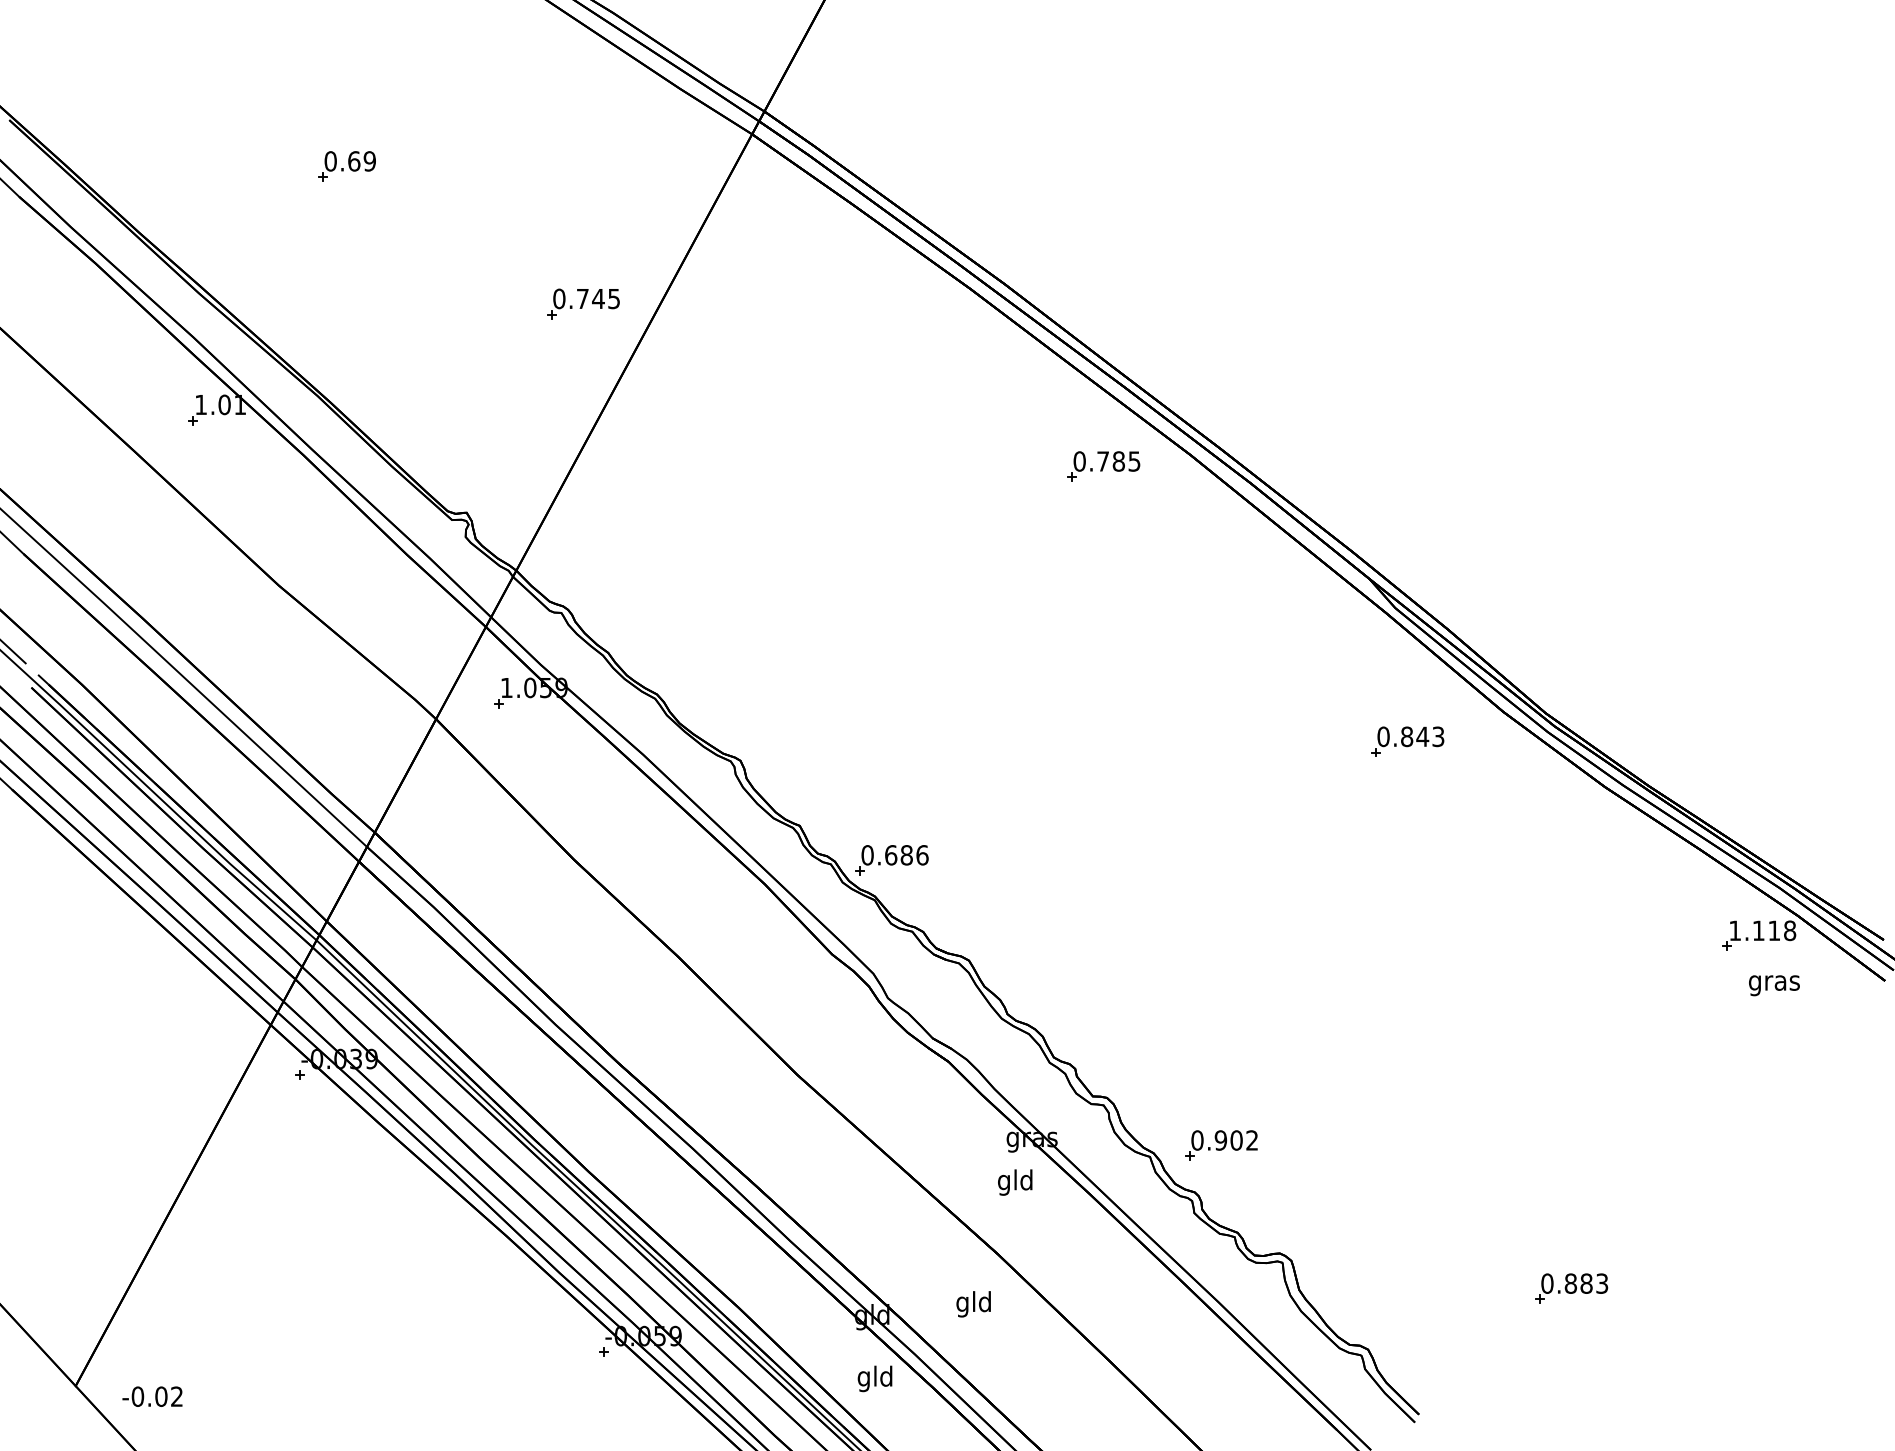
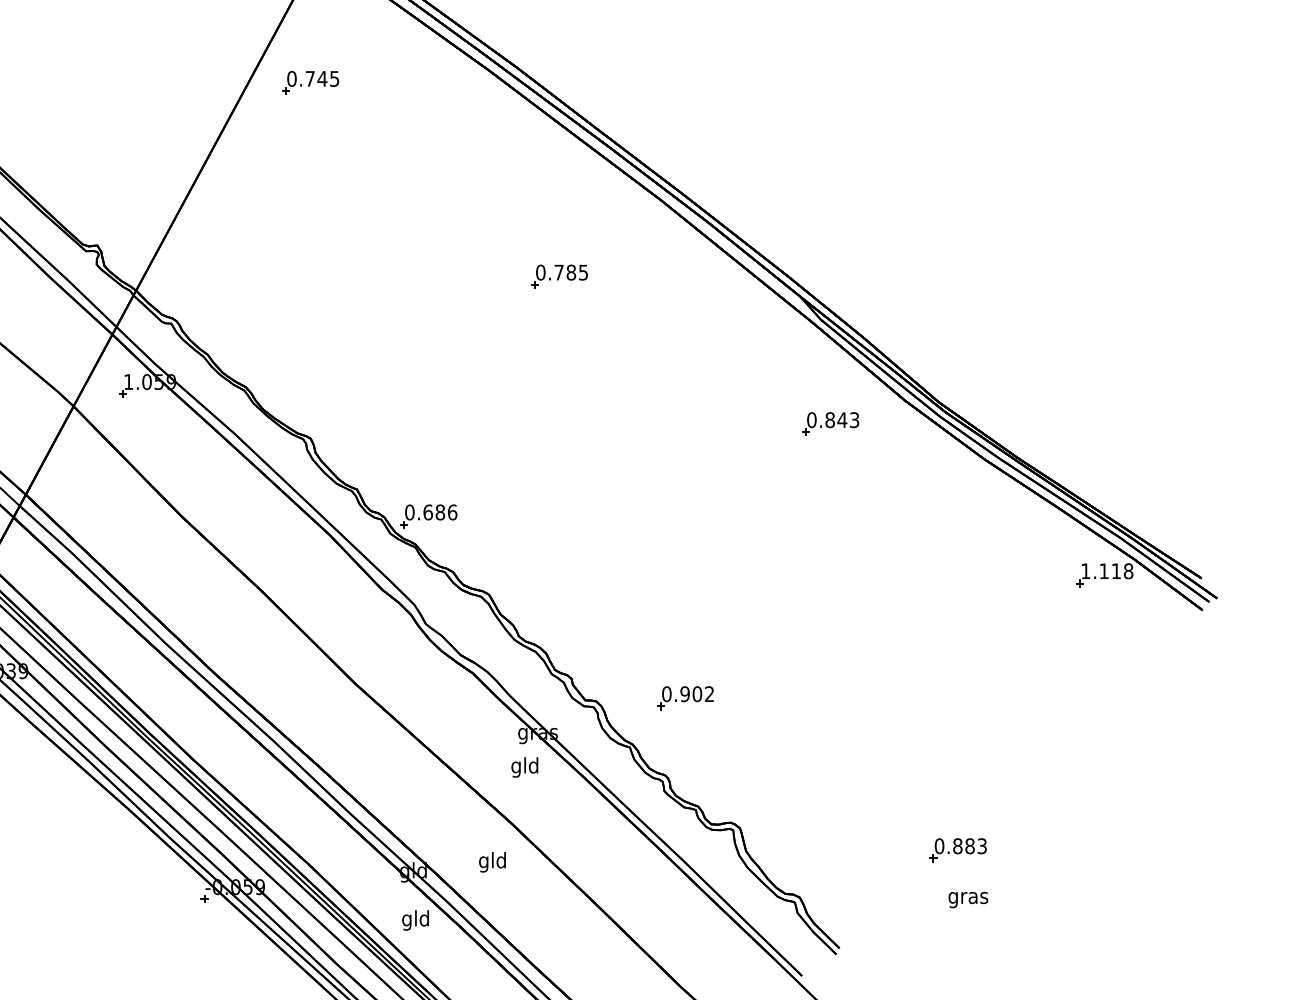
part: (583, 303) -> (310, 82), moved
part: (1103, 466) -> (559, 276), moved
text: (1774, 985) -> (968, 899), moved
part: (1221, 1145) -> (685, 698), moved

